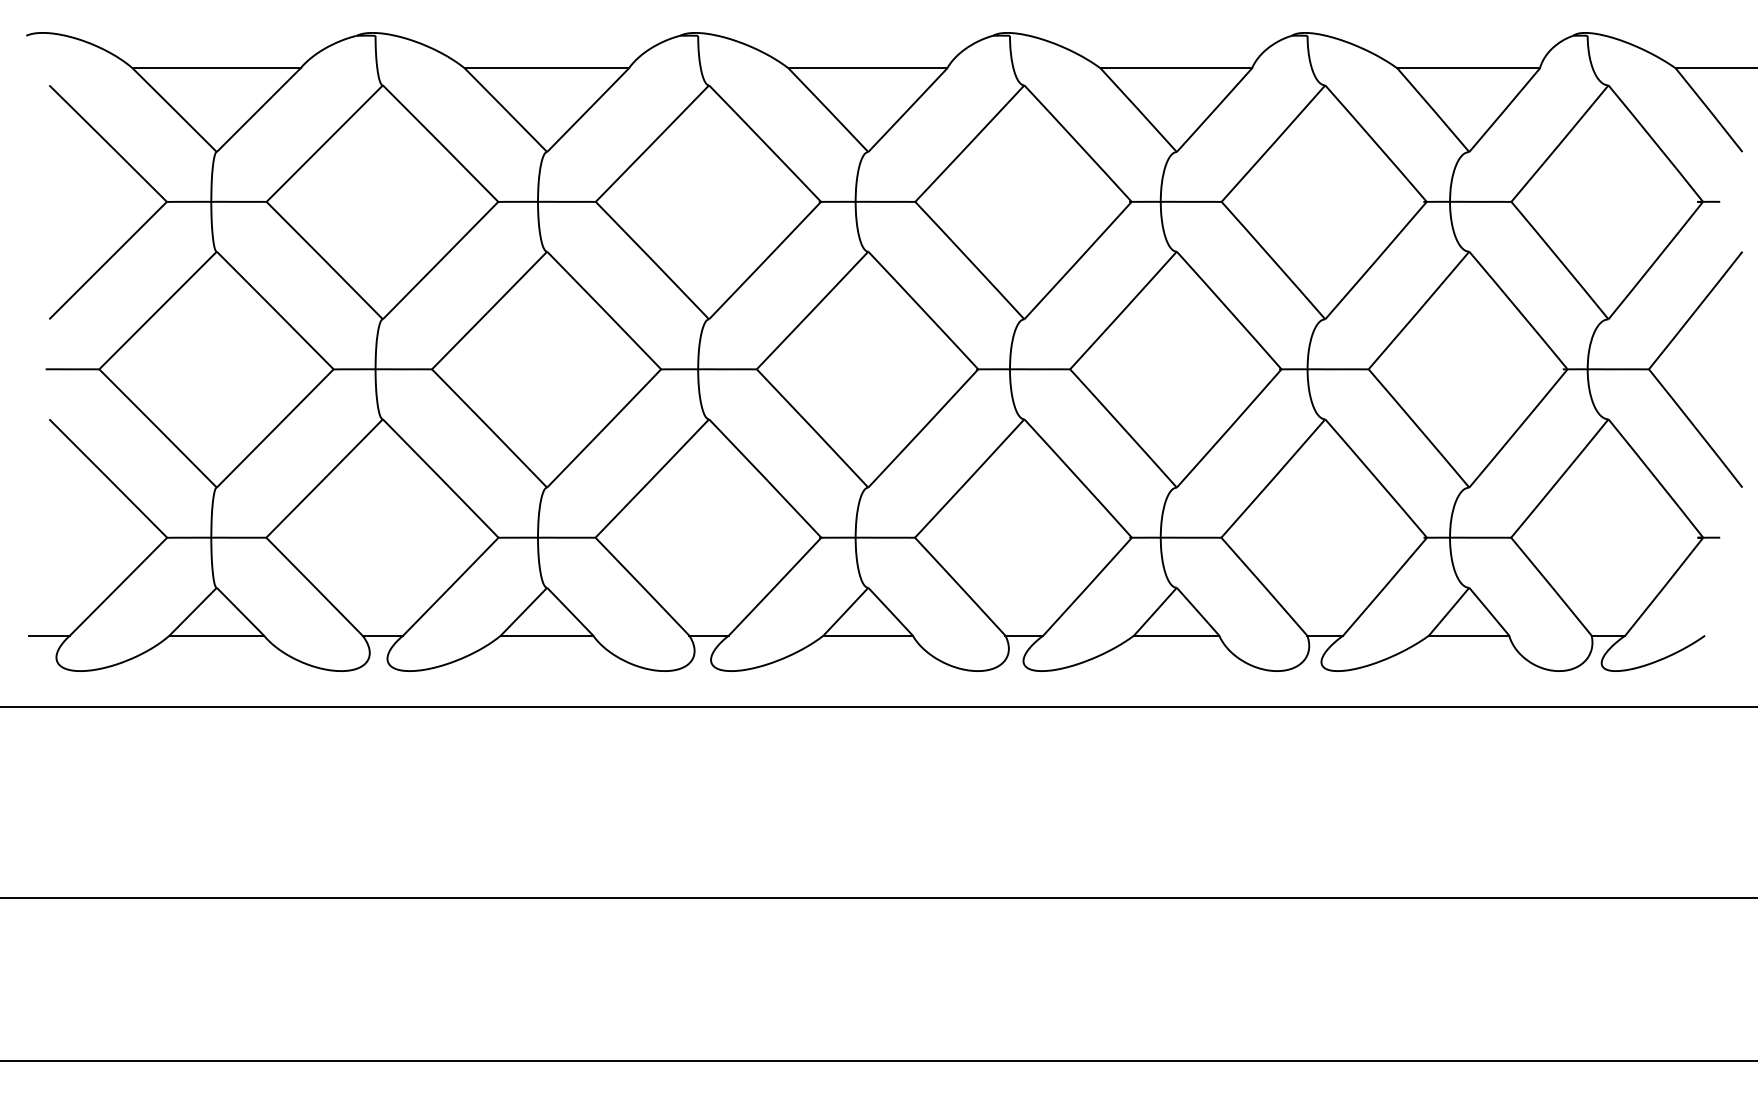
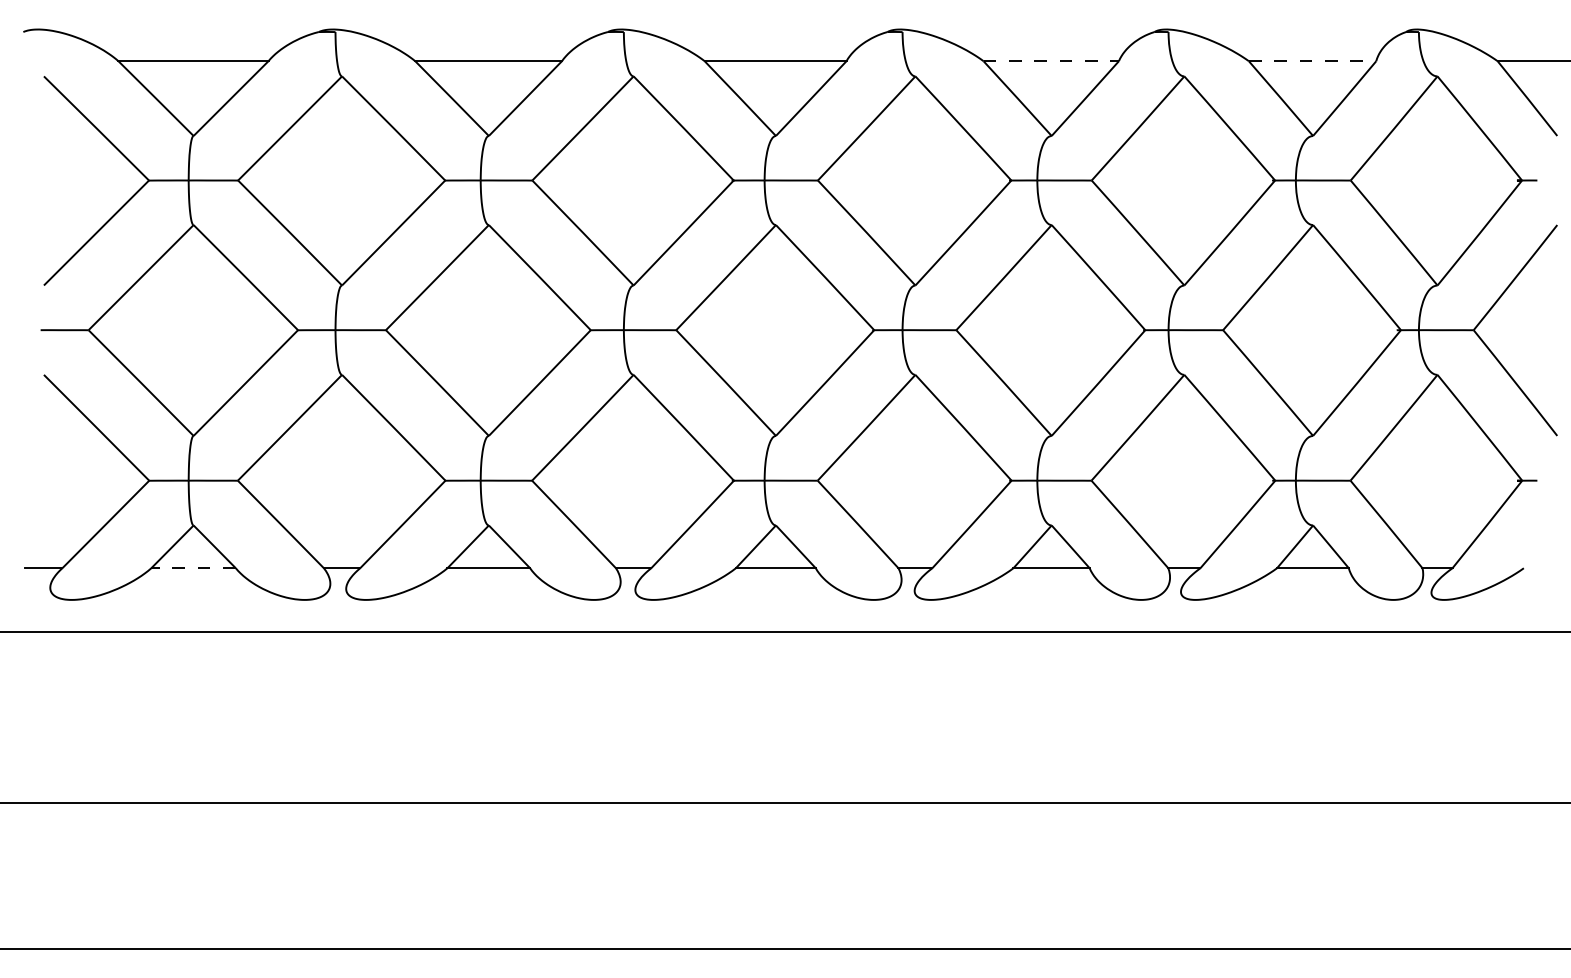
line: (1176, 68) -> (1051, 61), solid -> dashed
line: (1468, 68) -> (1312, 61), solid -> dashed
line: (216, 635) -> (193, 568), solid -> dashed

